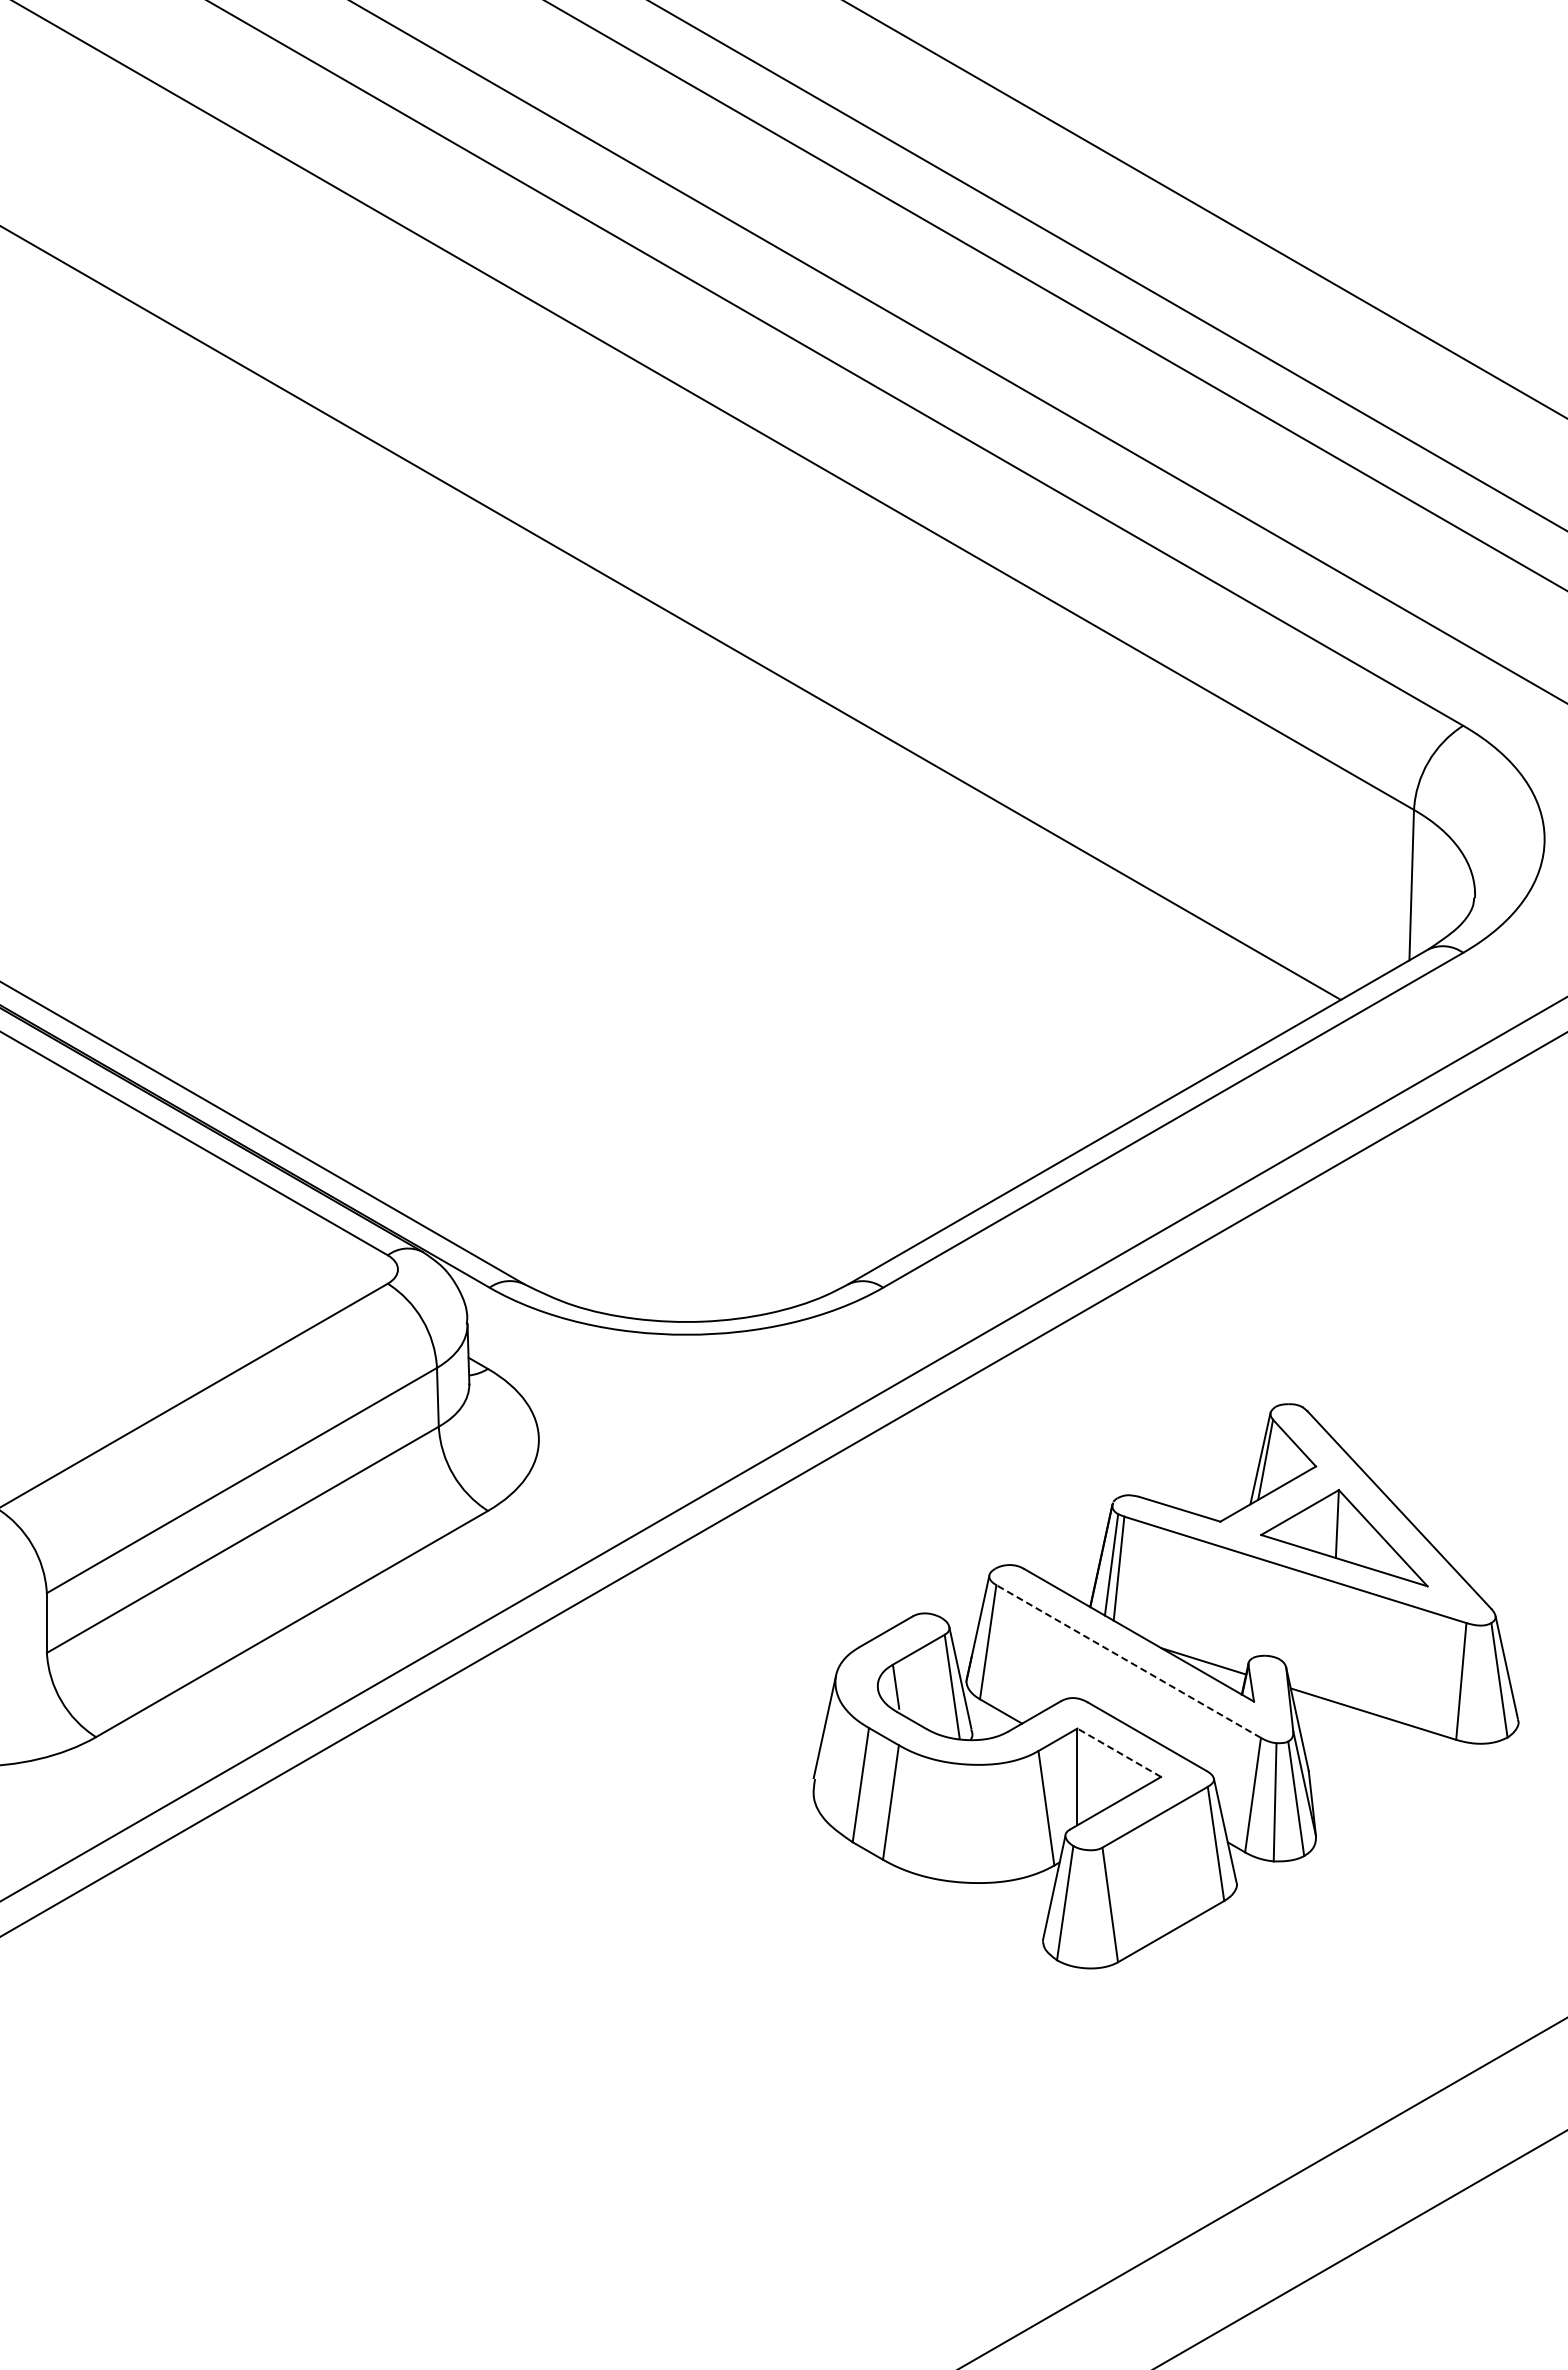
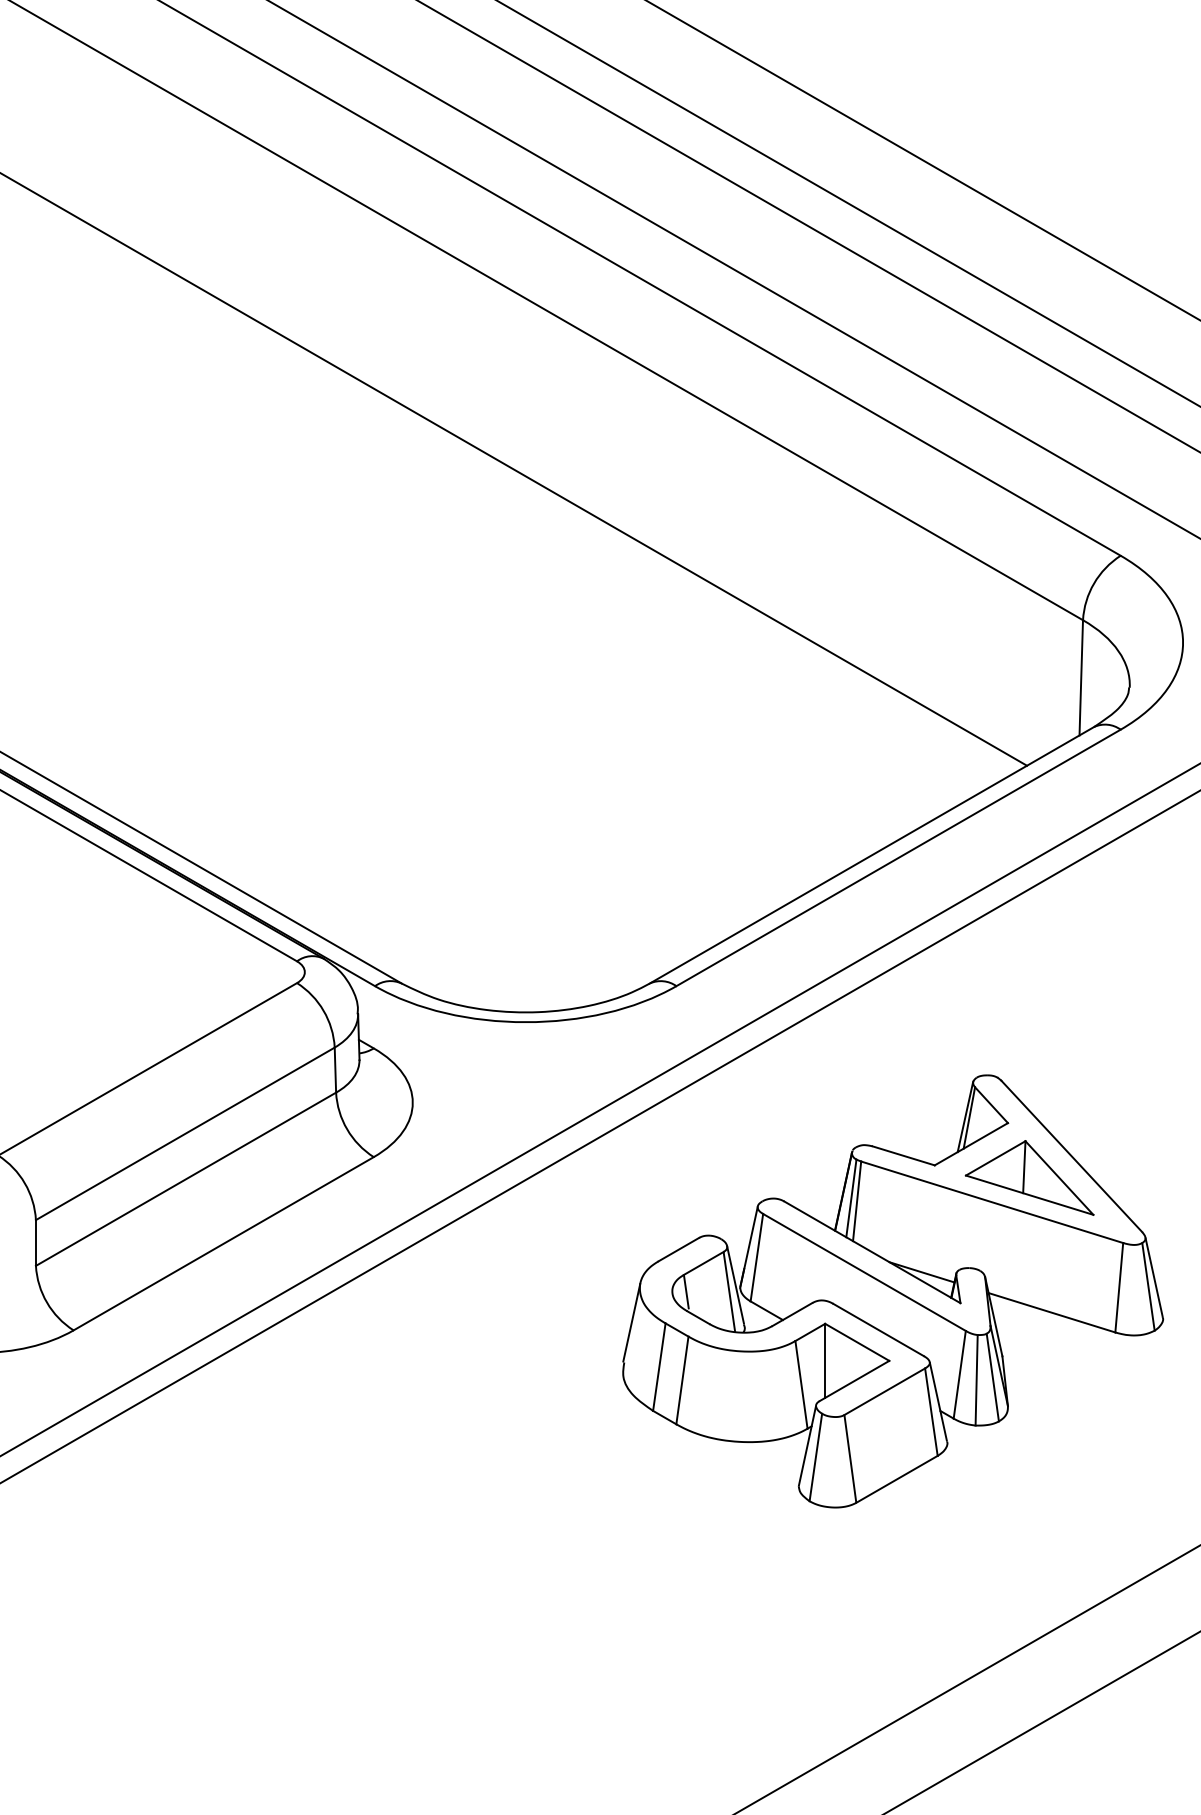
line: (1128, 1661) -> (864, 1272), dashed -> solid
line: (1118, 1752) -> (856, 1342), dashed -> solid

